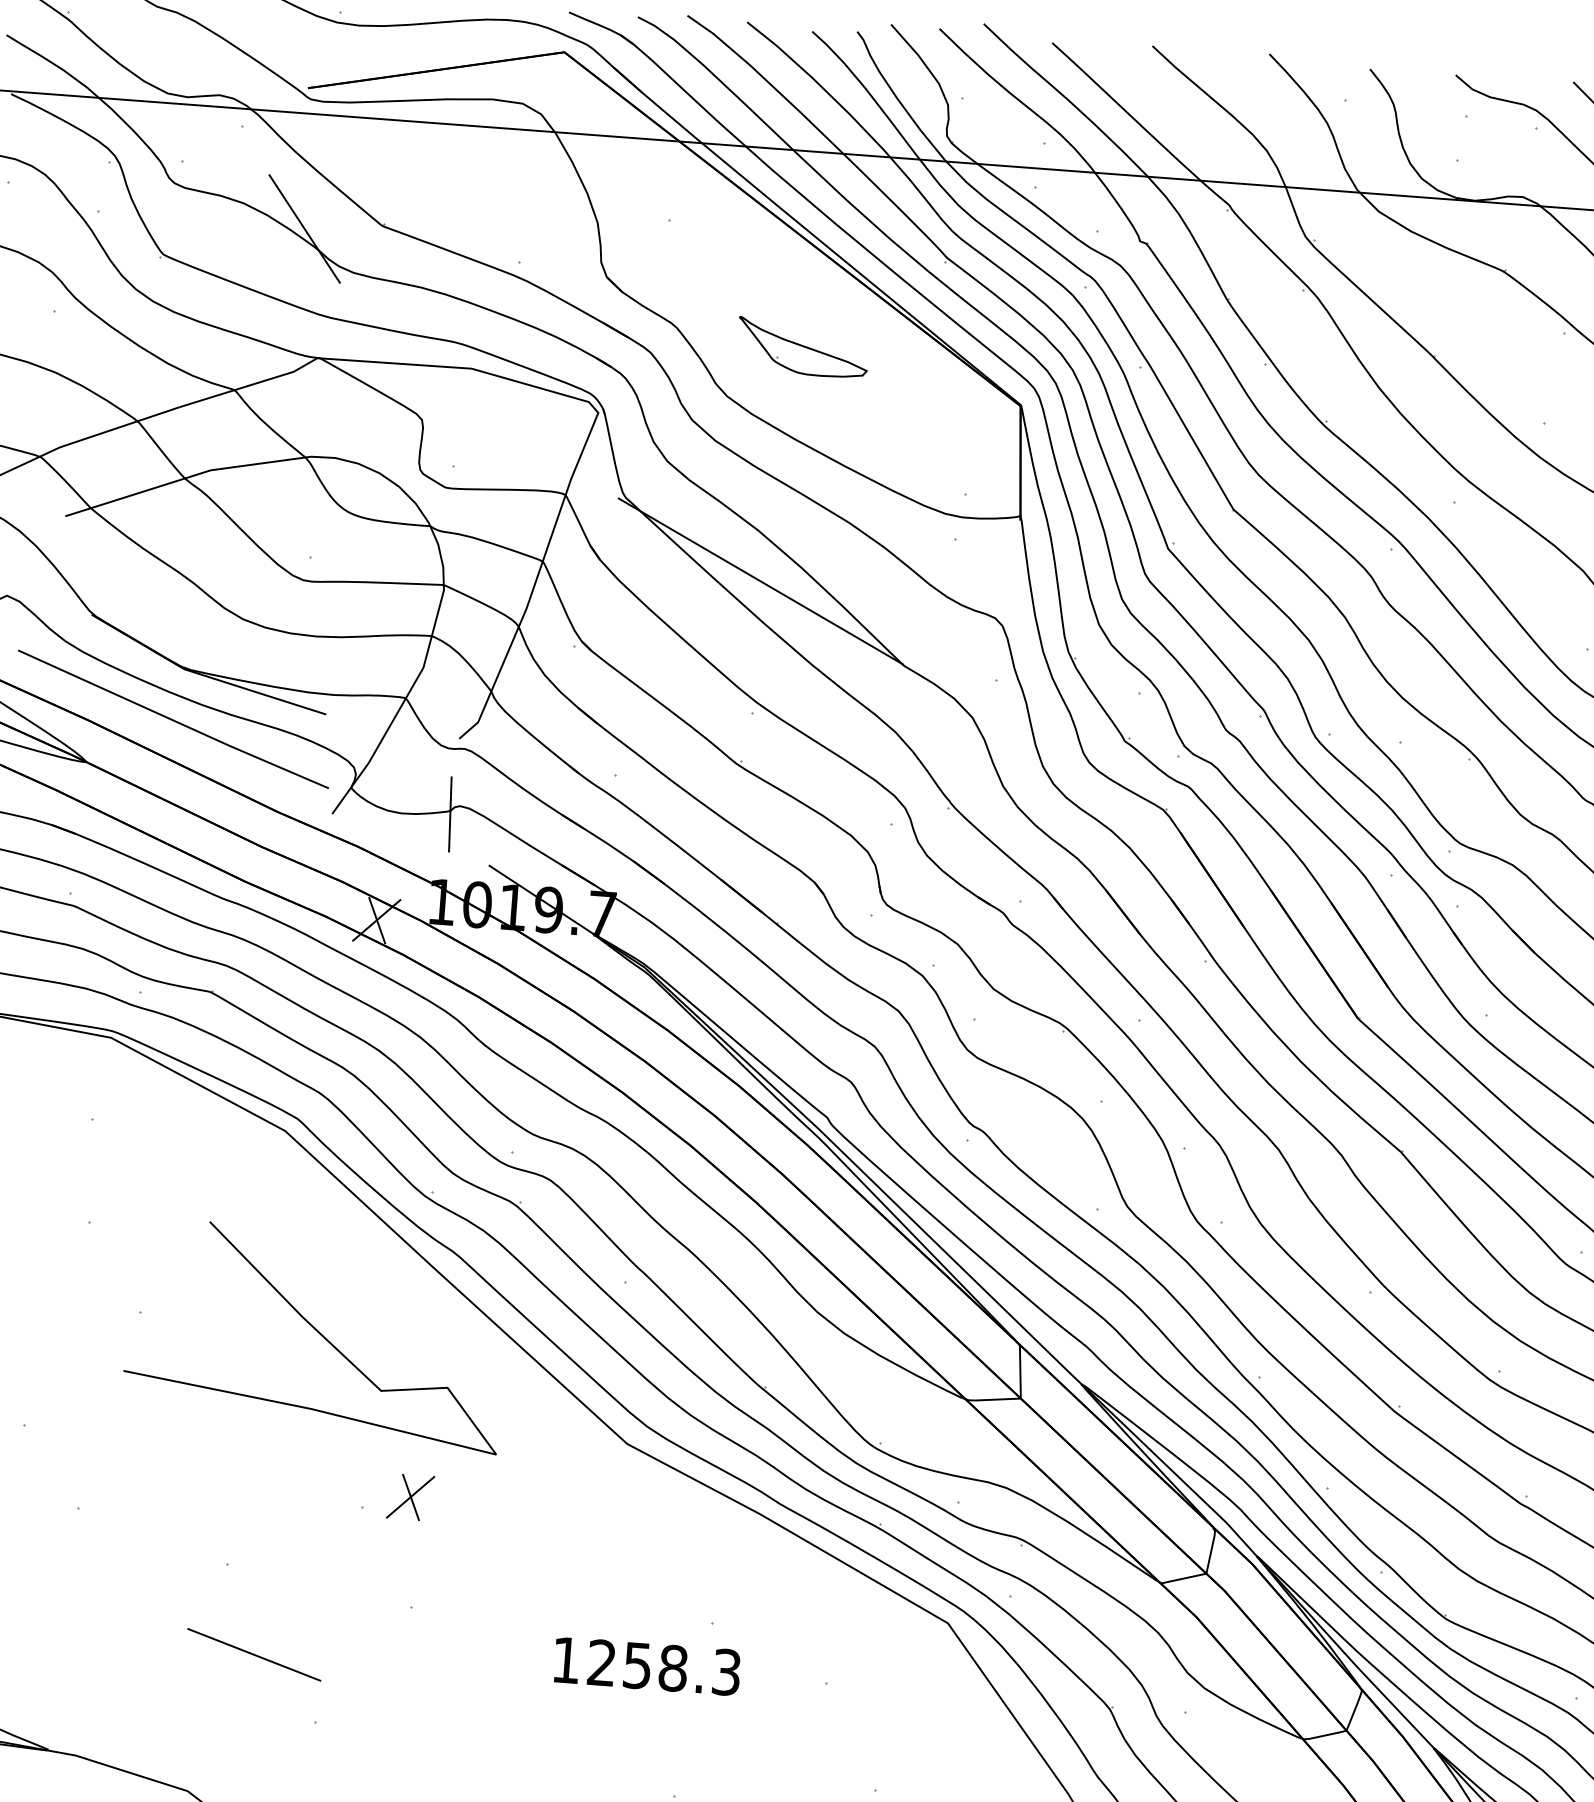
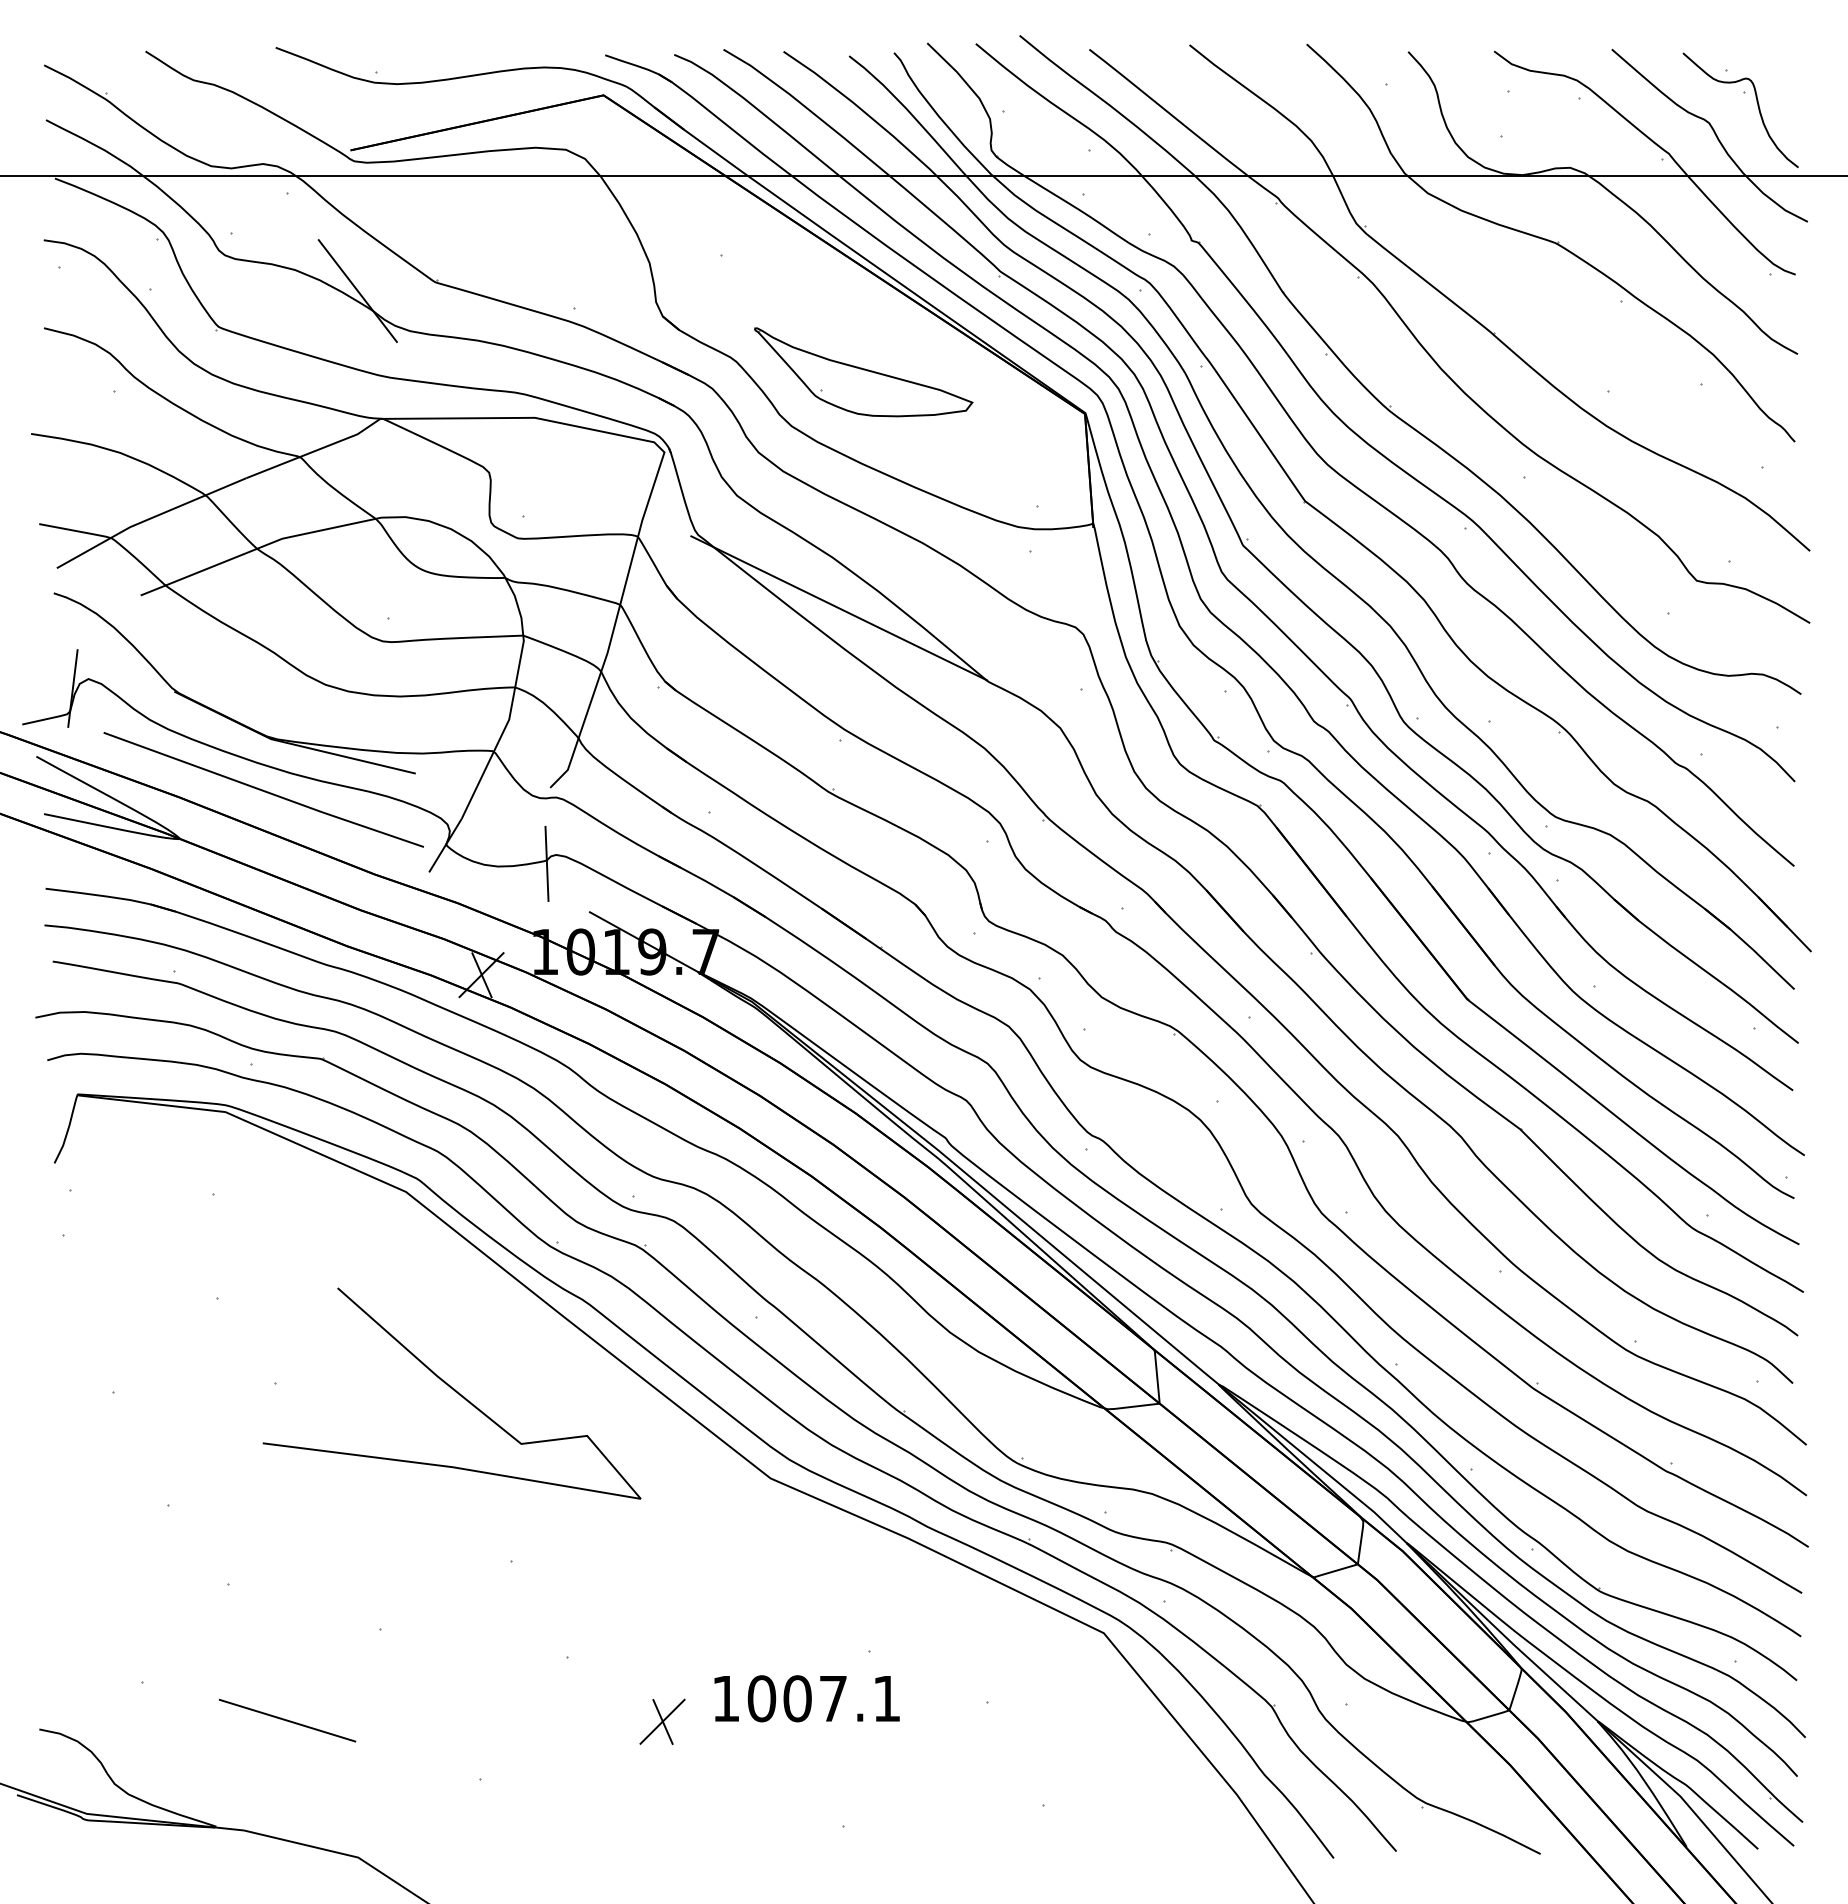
part: (802, 348) -> (863, 372), size x1.67
part: (410, 1496) -> (662, 1721), moved
line: (254, 1654) -> (287, 1720), moved
text: (663, 1667) -> (823, 1698), 1258.3 -> 1007.1

